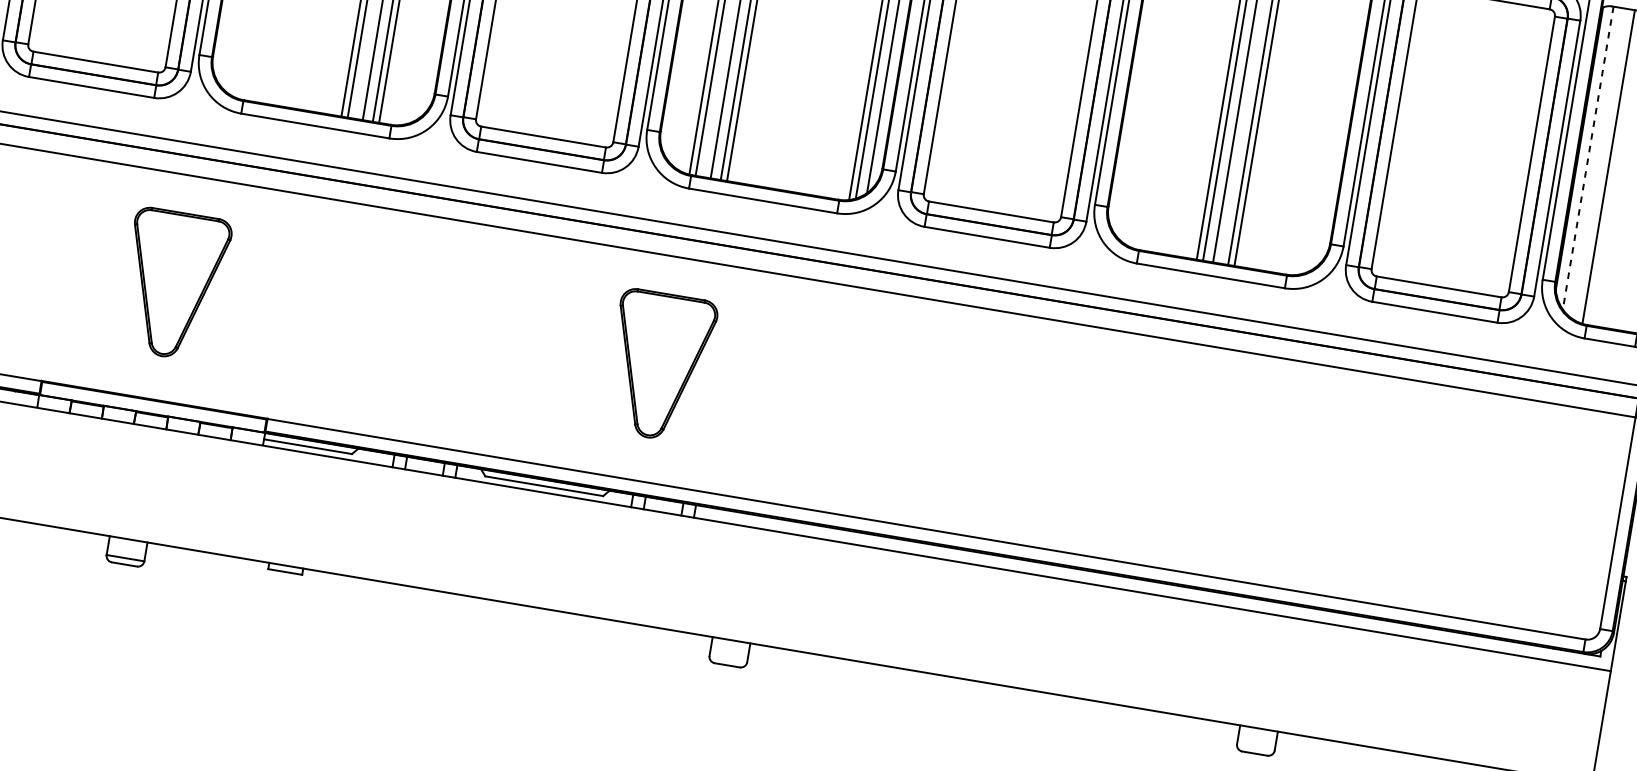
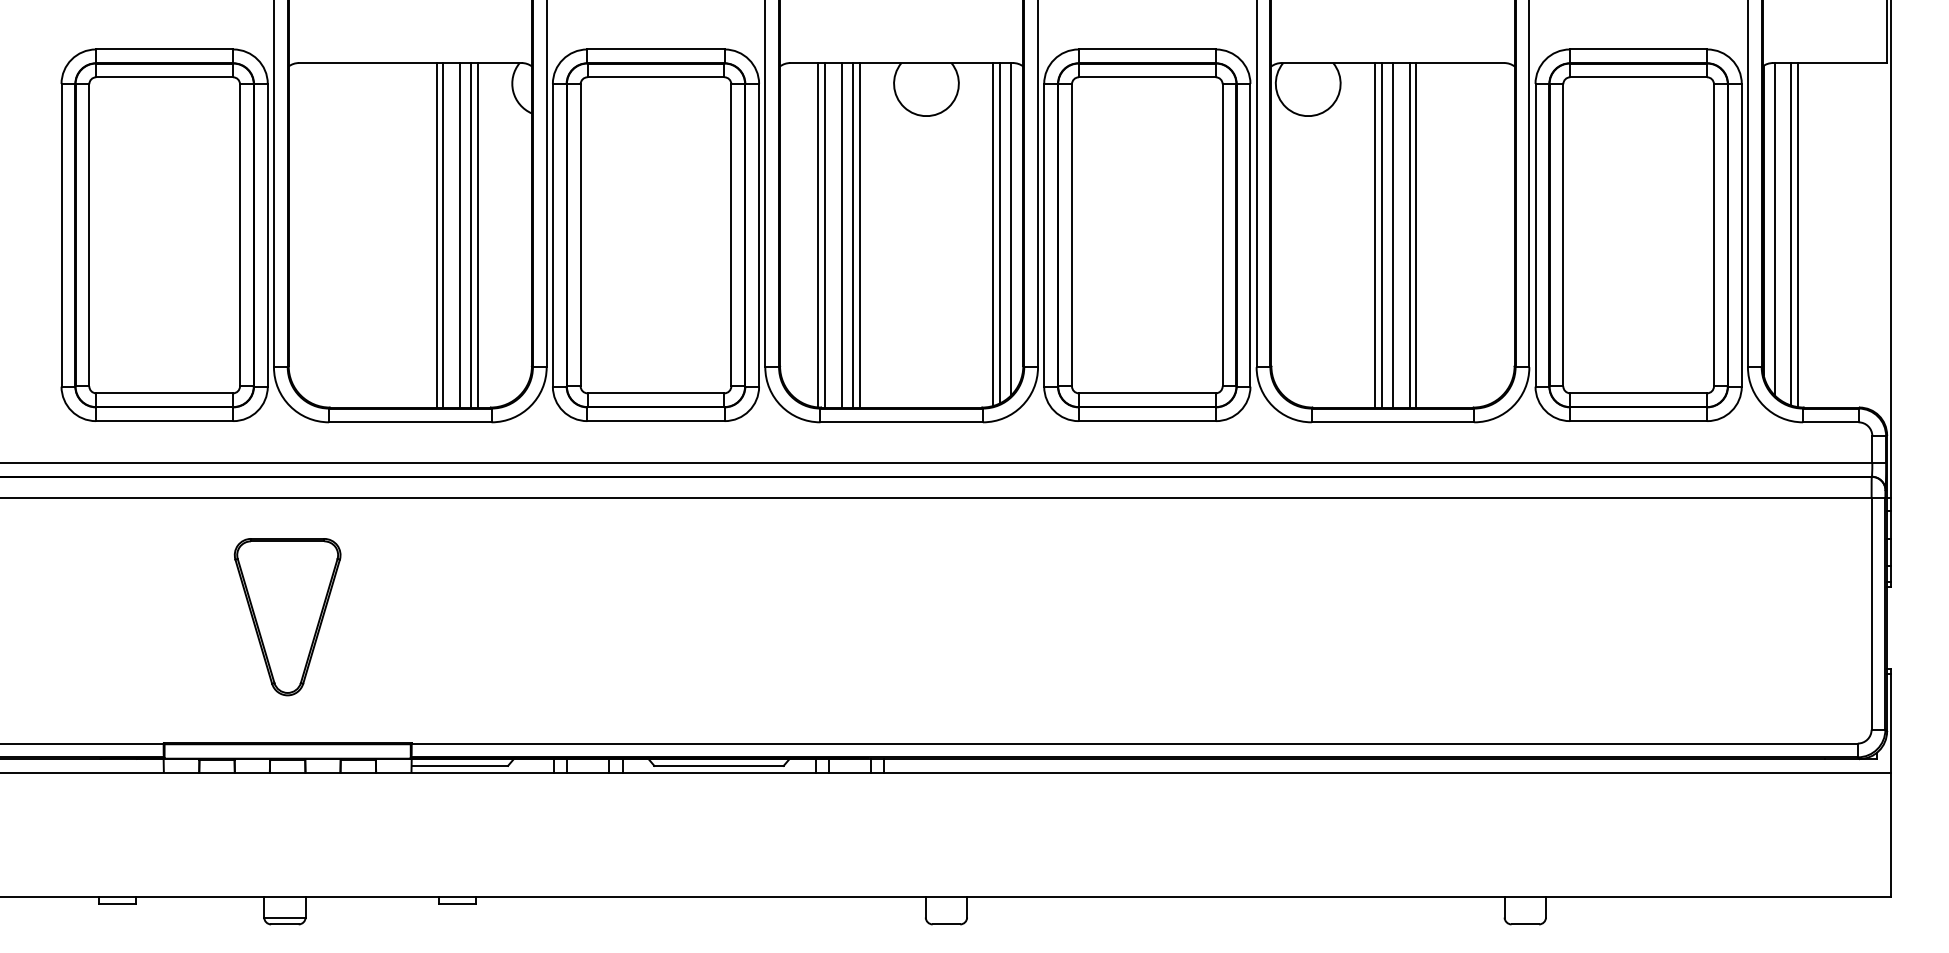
line: (1587, 158) -> (1774, 229), dashed -> solid
line: (1602, 165) -> (1791, 234), added
part: (659, 366) -> (820, 617), removed

